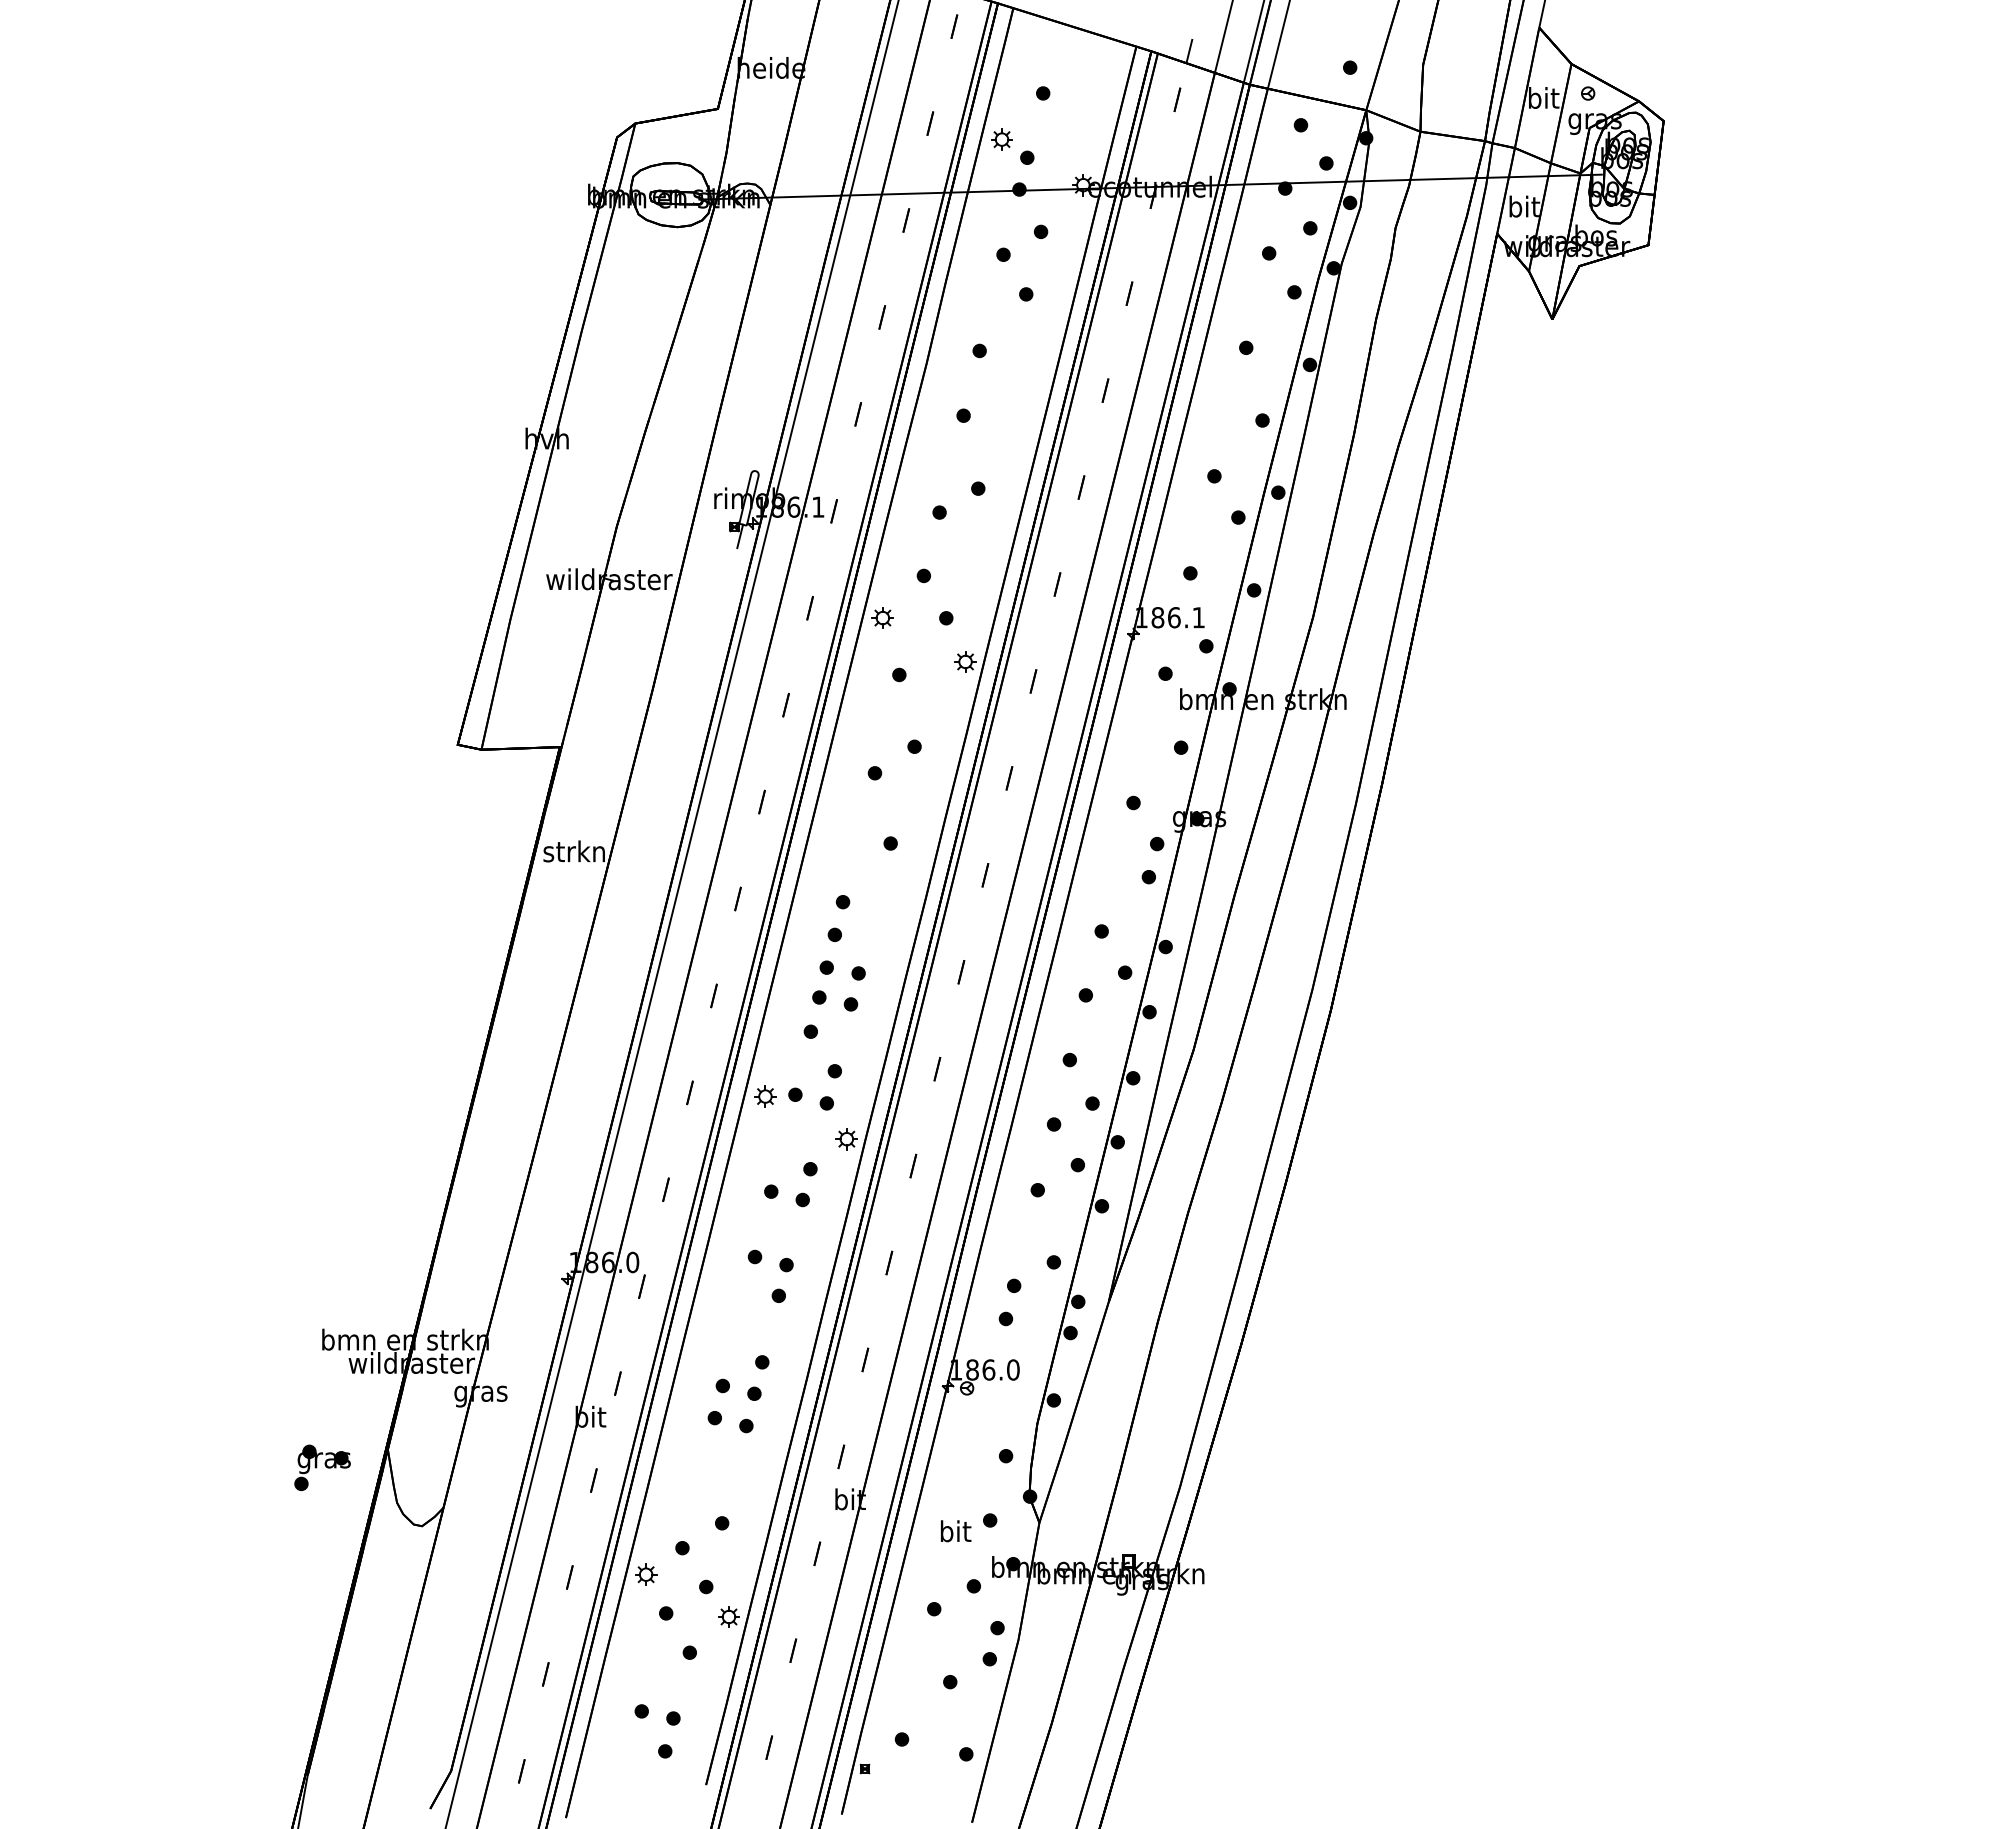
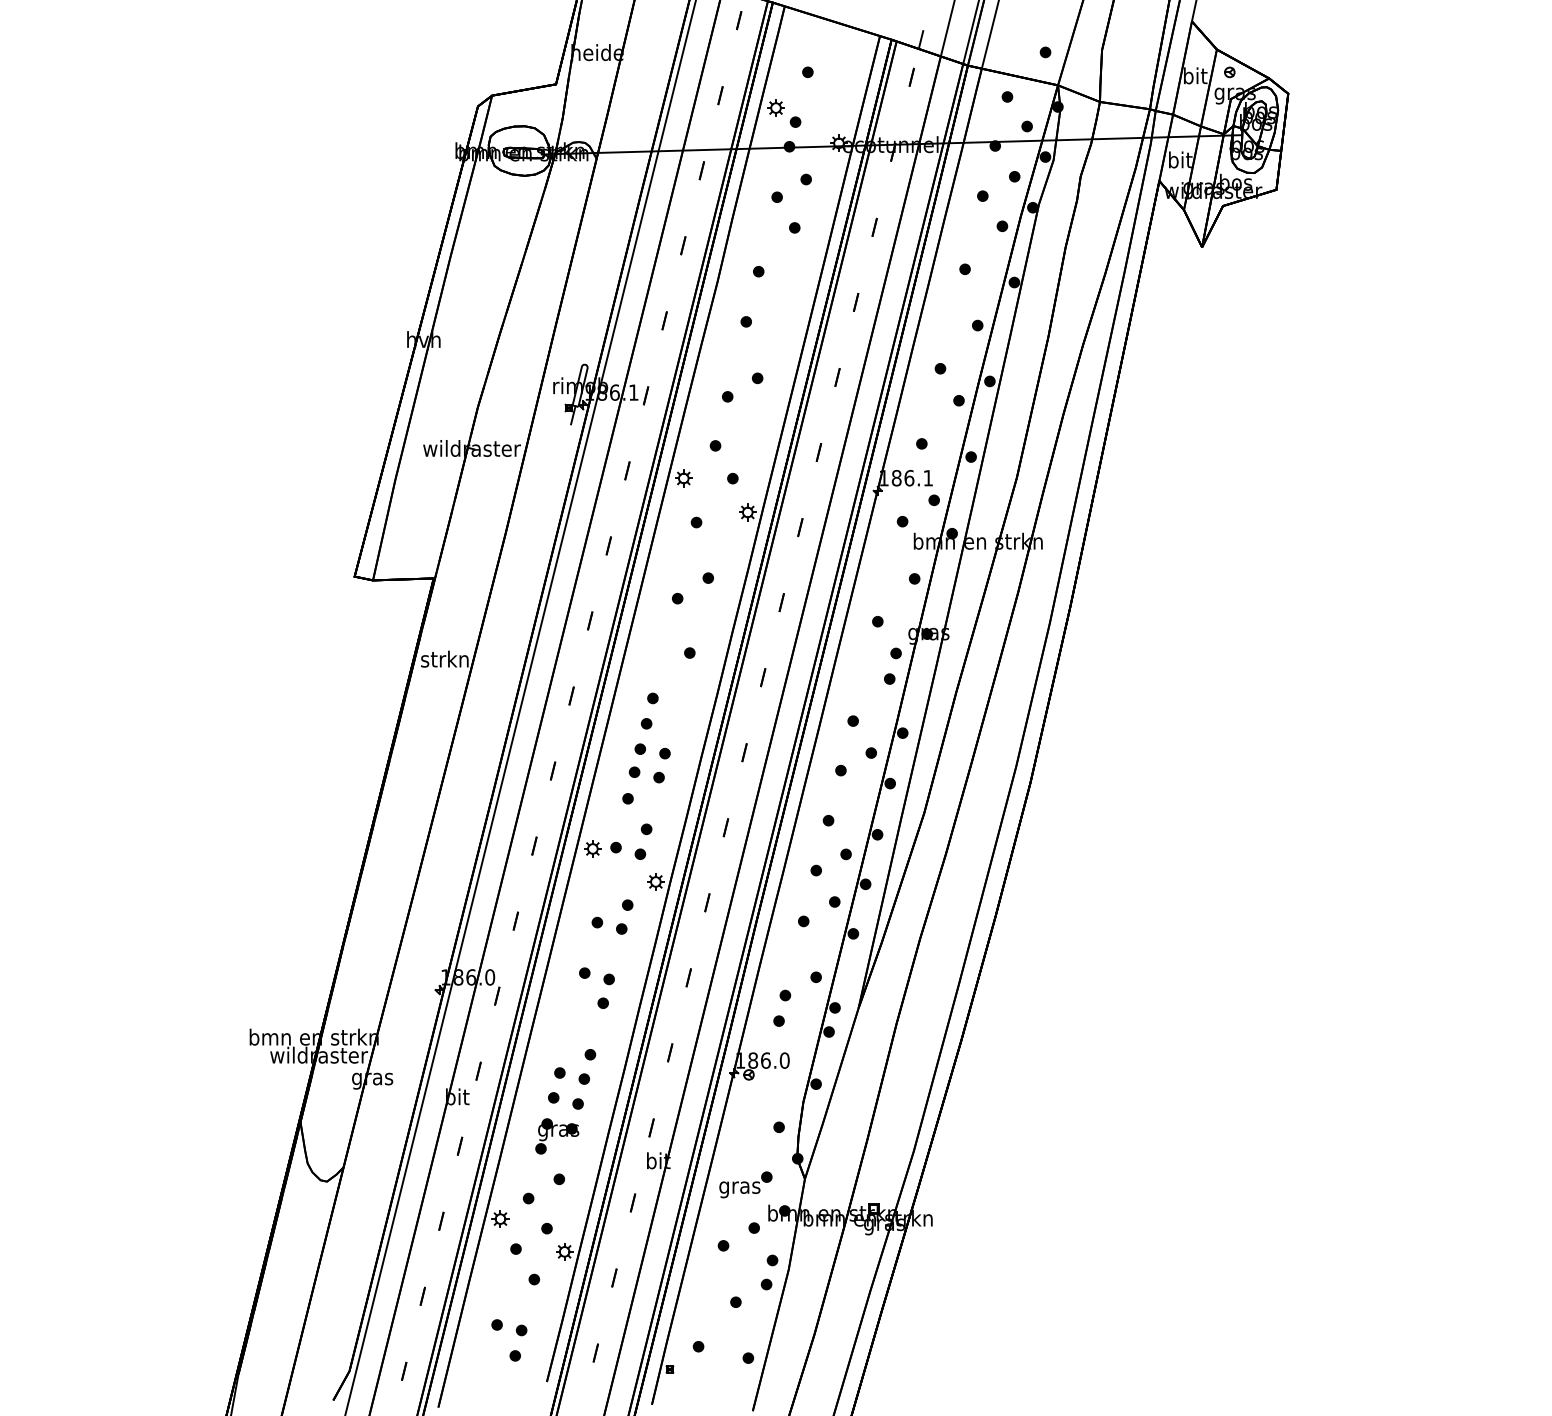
part: (322, 1467) -> (557, 1136), moved
text: (954, 1533) -> (739, 1187), bit -> gras

